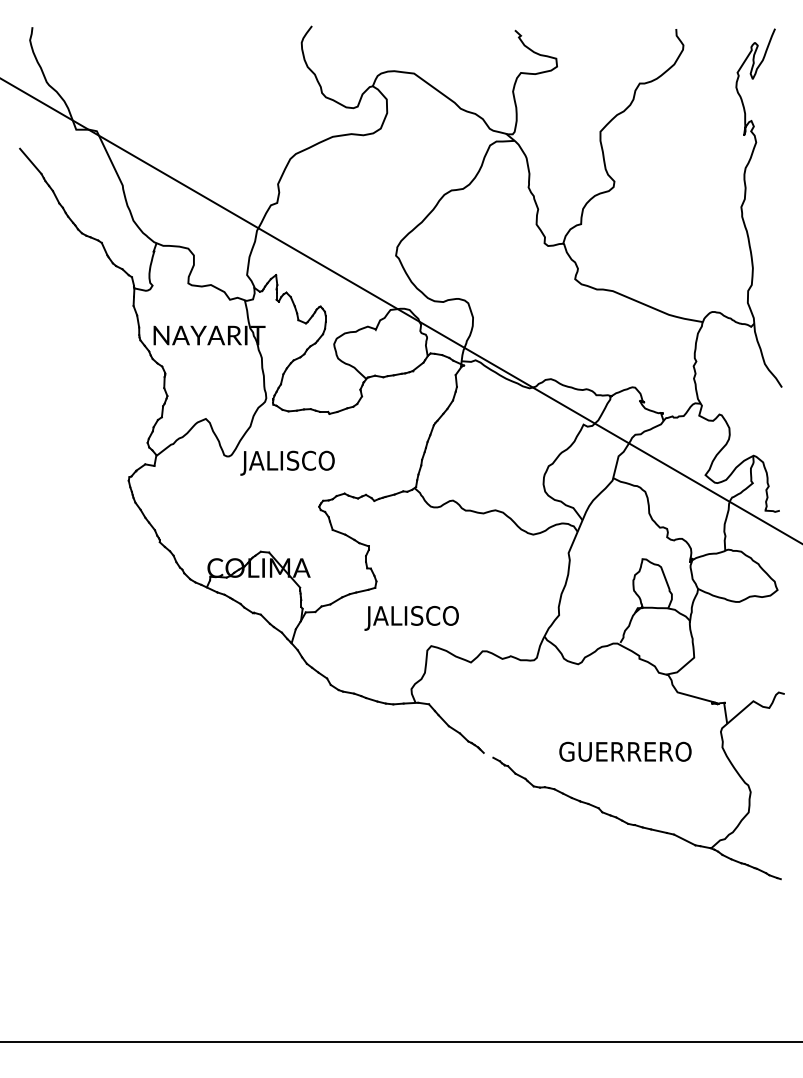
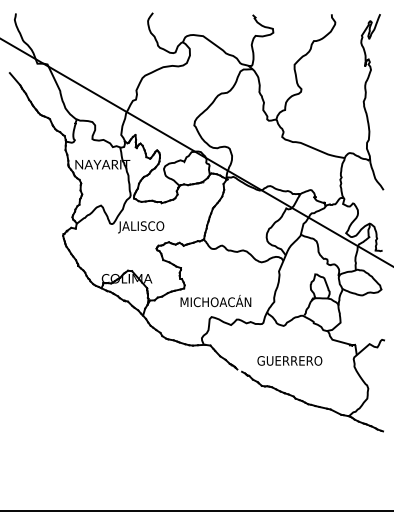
text: (439, 614) -> (215, 301), JALISCO -> MICHOACÁN
text: (624, 750) -> (289, 360), moved

